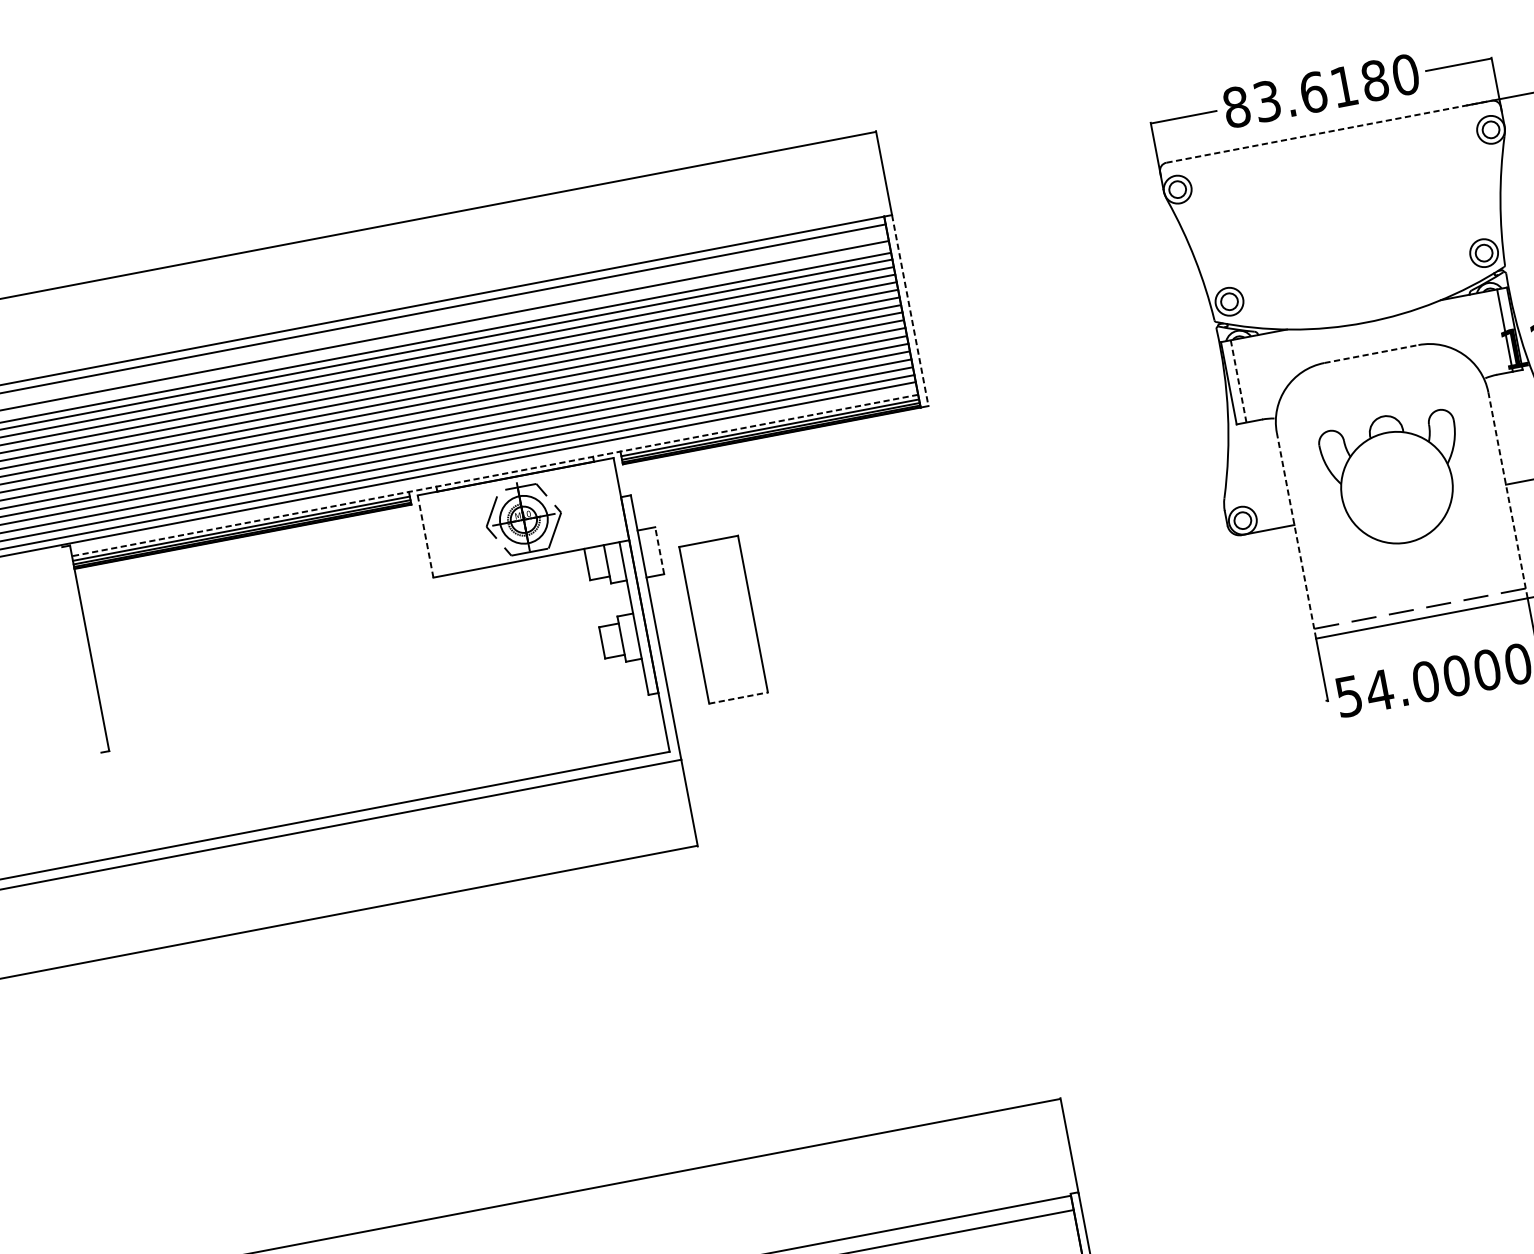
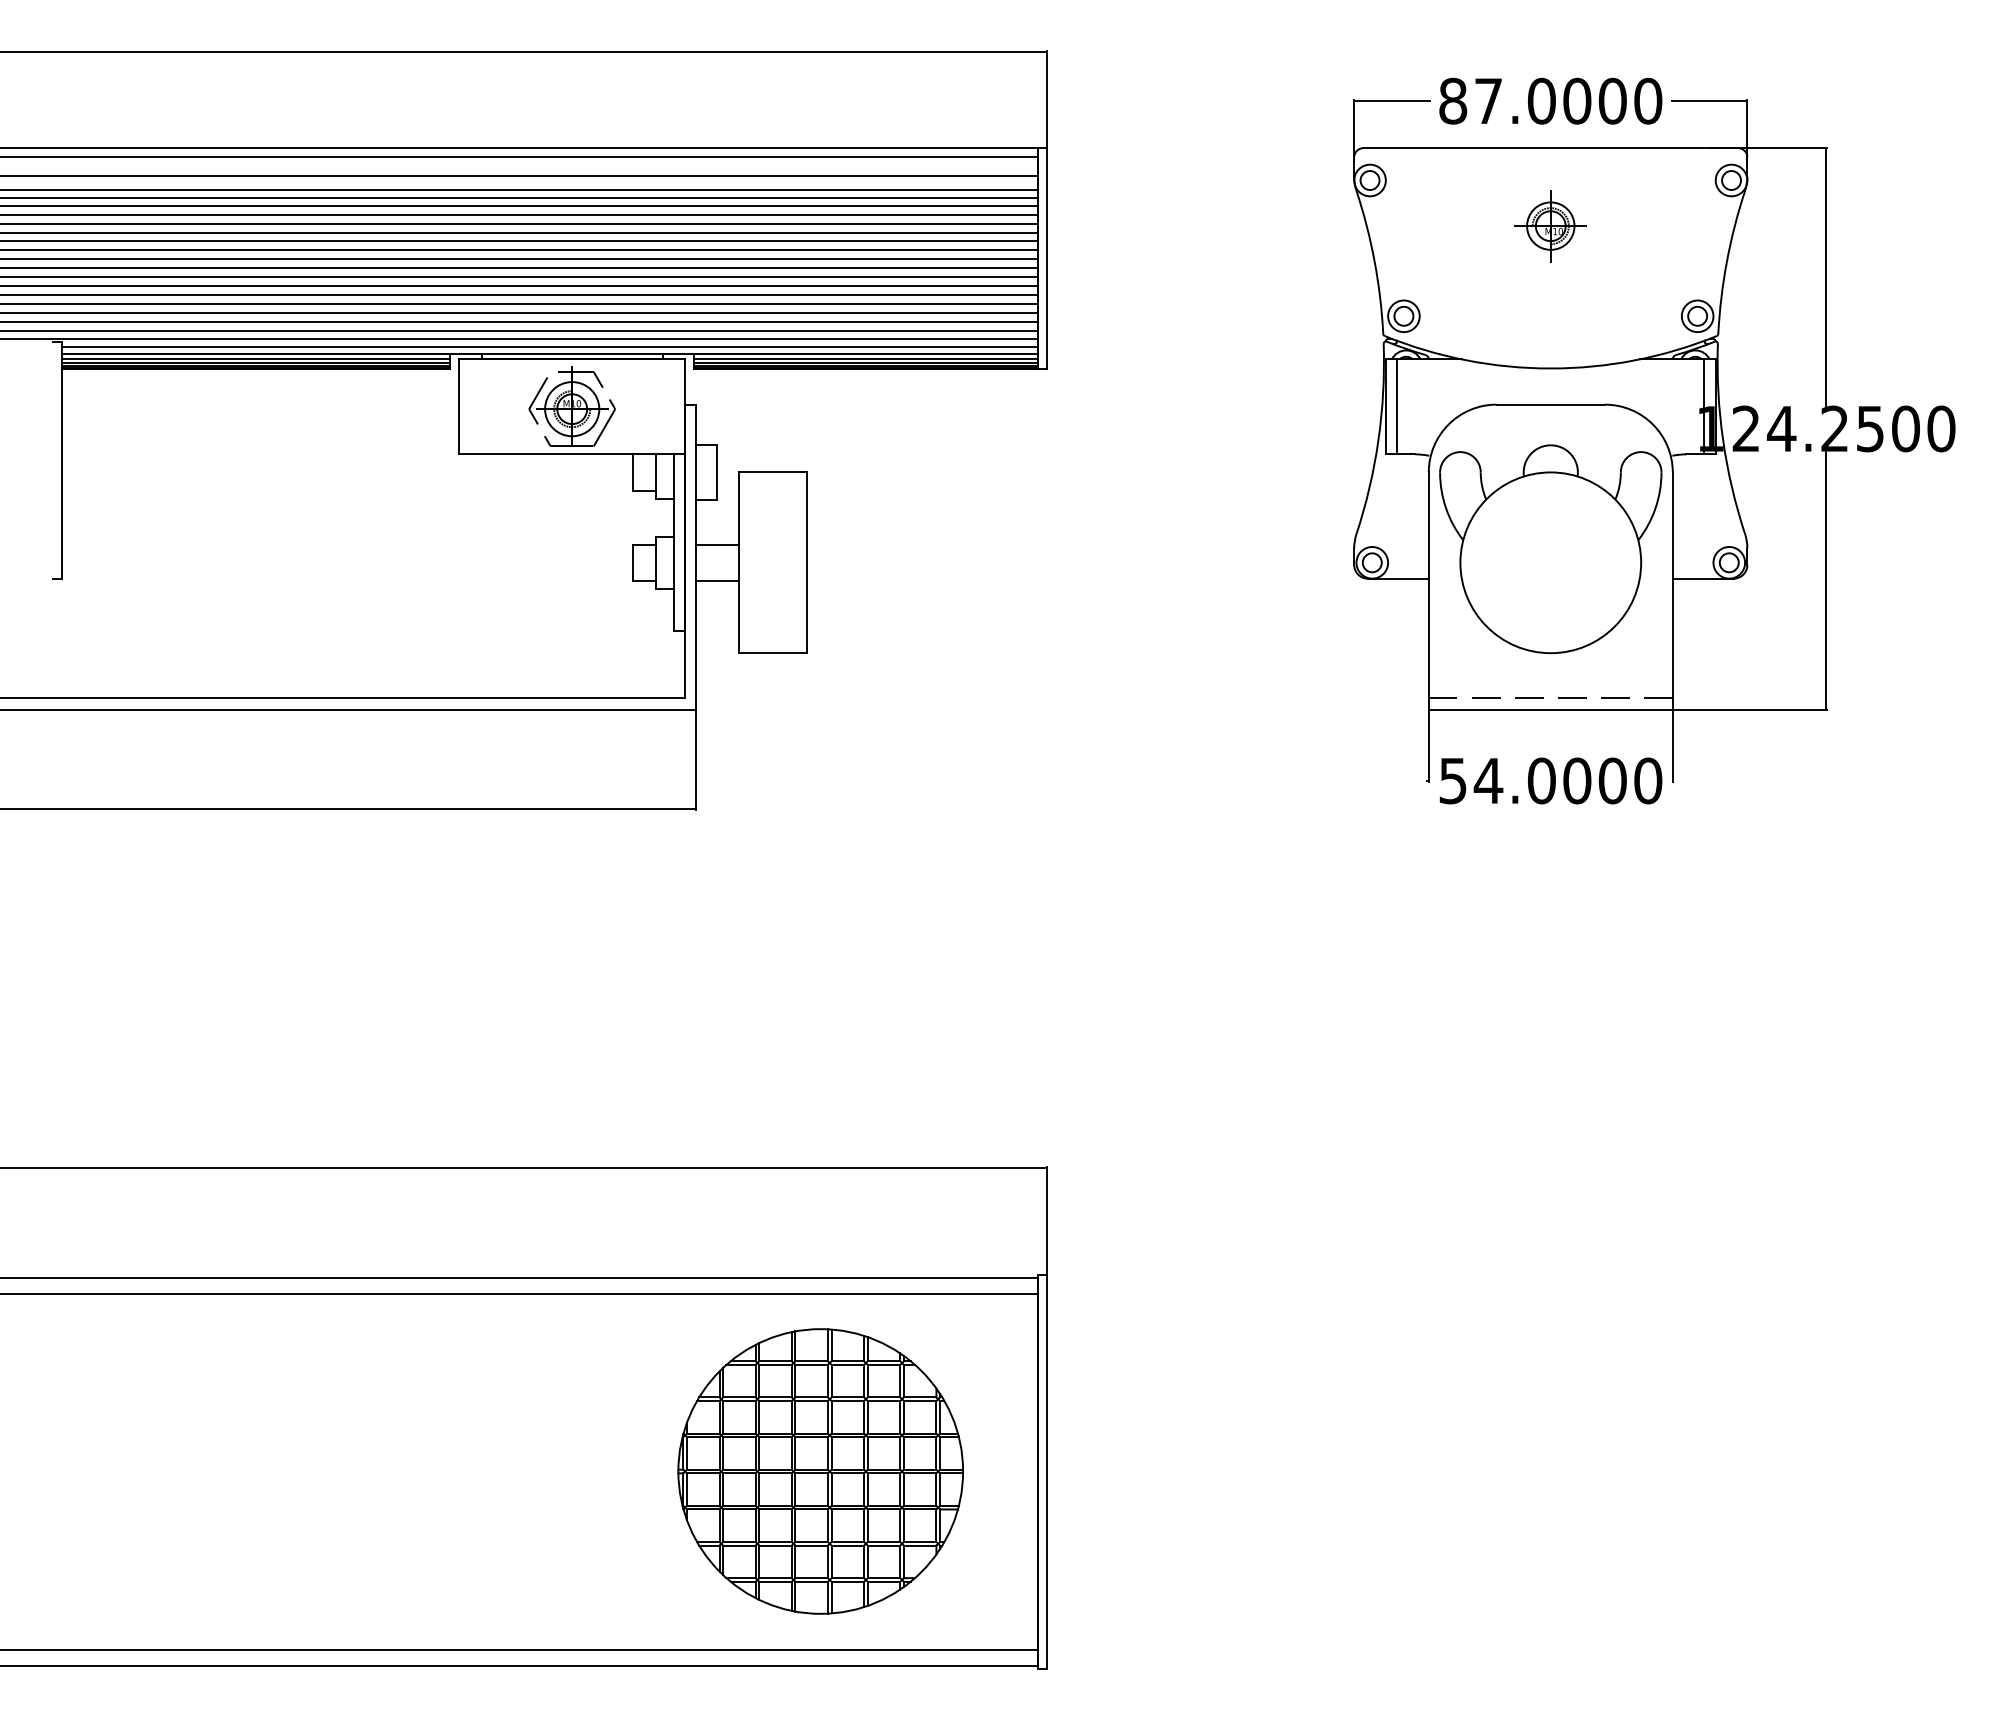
text: (1320, 90) -> (1550, 100), 83.6180 -> 87.0000
line: (1328, 132) -> (1550, 148), dashed -> solid
part: (1341, 199) -> (1550, 226), added
line: (910, 310) -> (1046, 258), dashed -> solid
line: (1372, 353) -> (1551, 404), dashed -> solid
line: (1239, 381) -> (1397, 407), dashed -> solid
line: (494, 470) -> (549, 347), added
line: (495, 475) -> (549, 353), dashed -> solid
part: (1395, 479) -> (1550, 549), size x1.43
line: (1507, 495) -> (1672, 591), dashed -> solid
line: (425, 536) -> (459, 407), dashed -> solid
line: (1296, 536) -> (1428, 591), dashed -> solid
line: (659, 549) -> (716, 471), dashed -> solid
line: (672, 613) -> (717, 544), added
line: (678, 644) -> (717, 580), added
line: (738, 698) -> (773, 653), dashed -> solid

